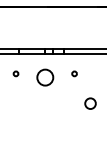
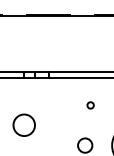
circle: (74, 73) -> (90, 104), moved
circle: (45, 77) -> (24, 125), moved

